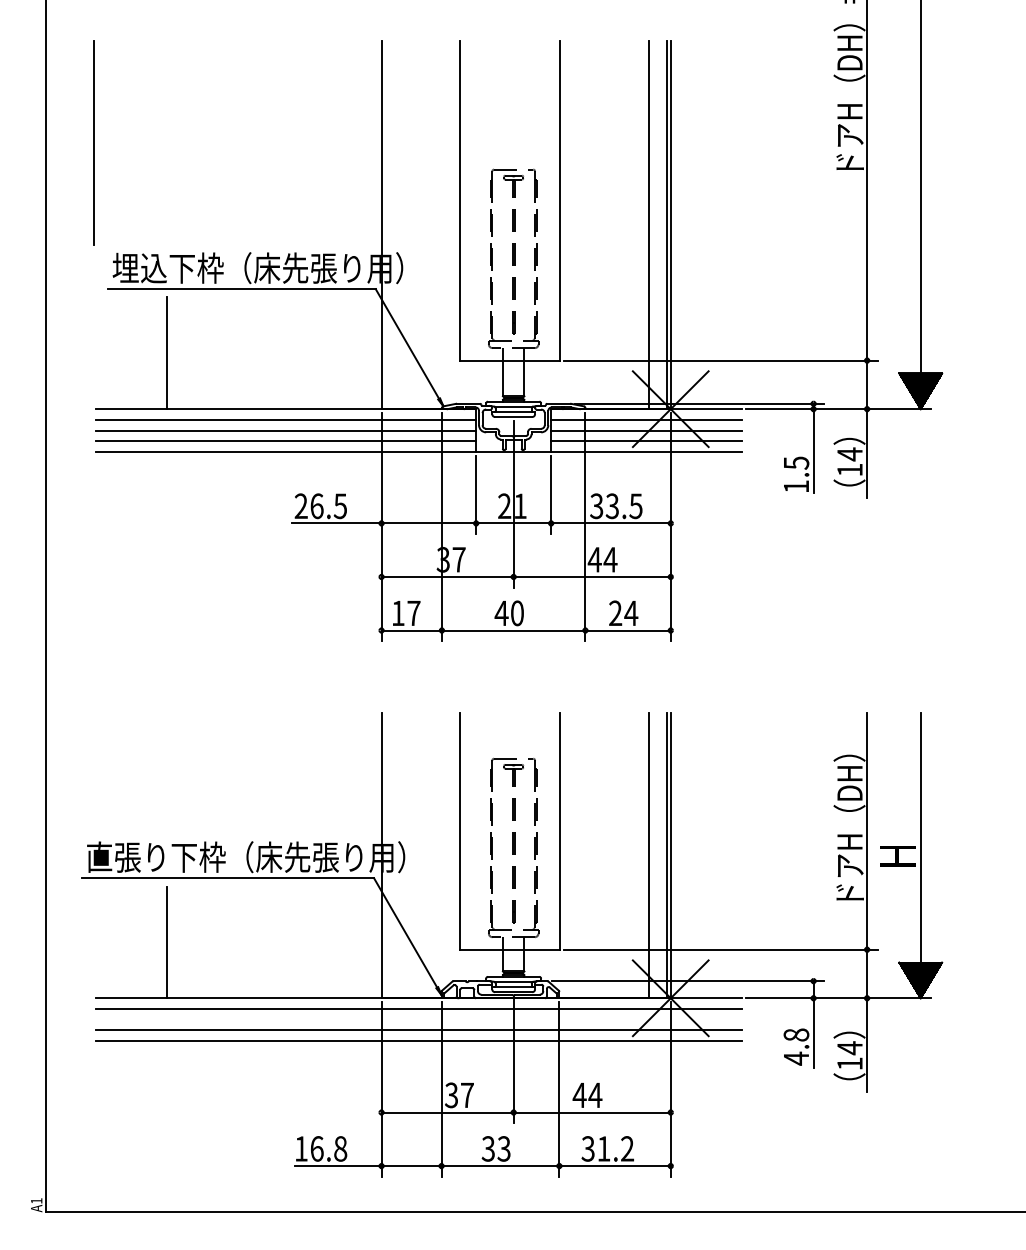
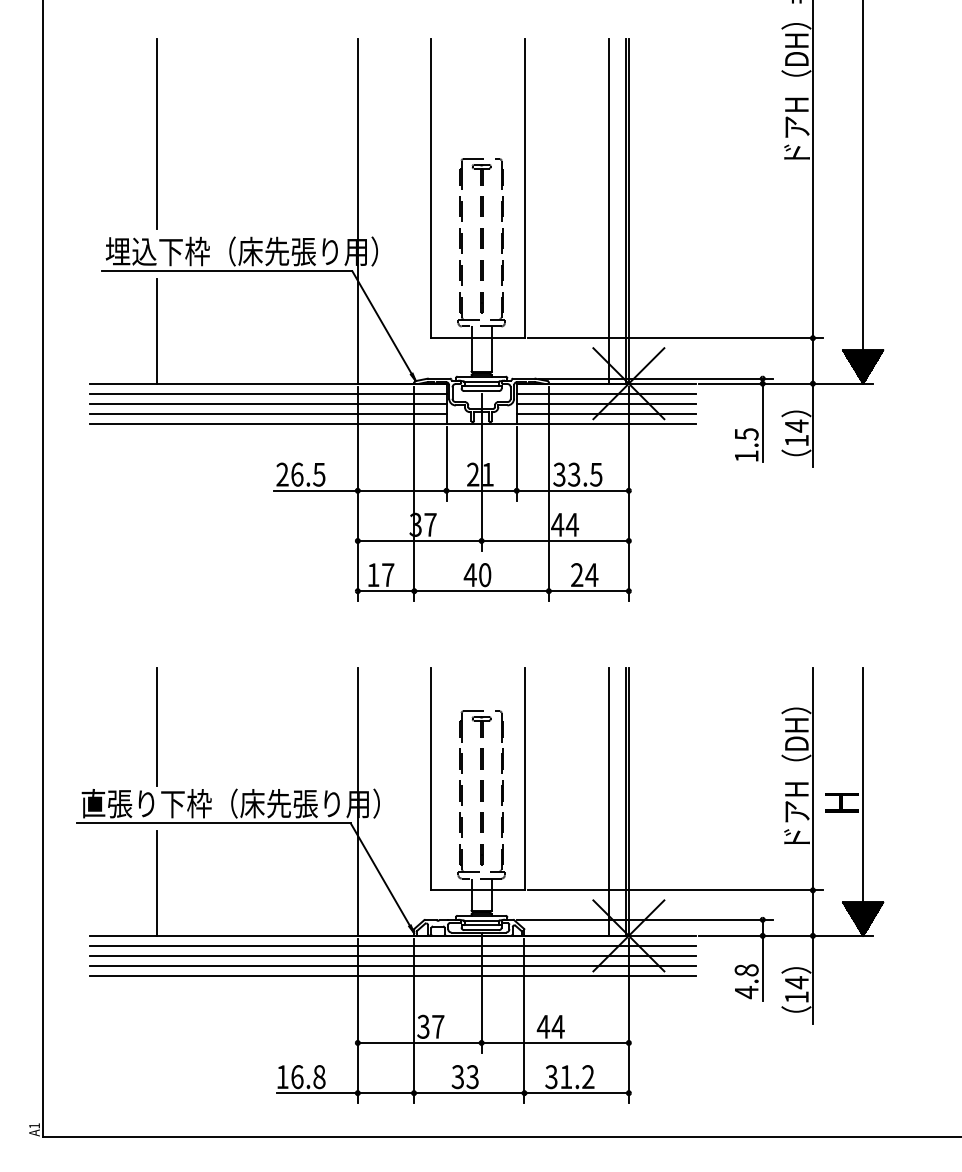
line: (93, 142) -> (156, 133), moved
line: (166, 775) -> (156, 727), added
line: (418, 1019) -> (392, 955), added

